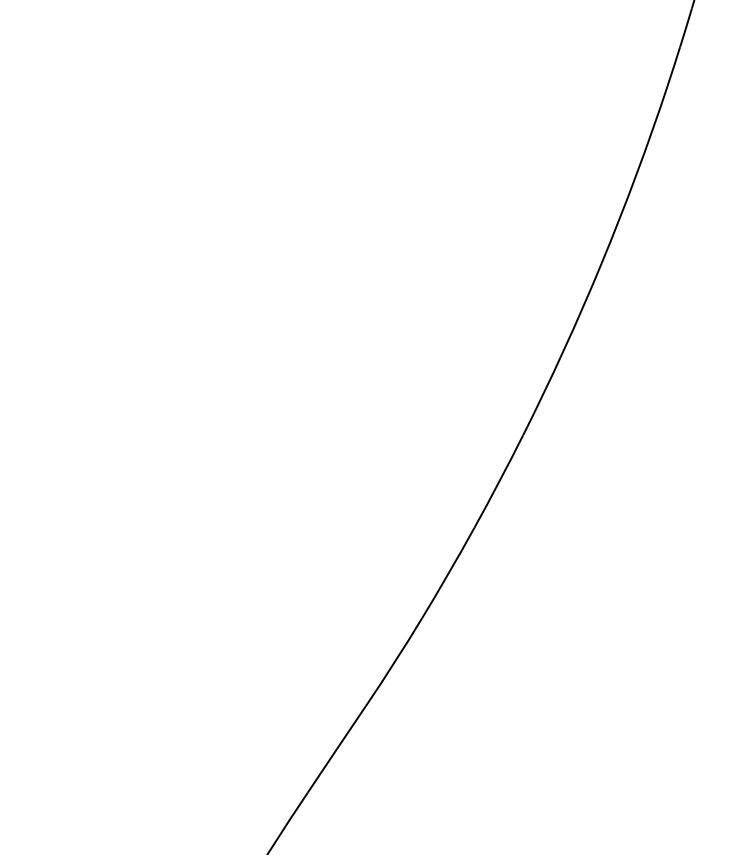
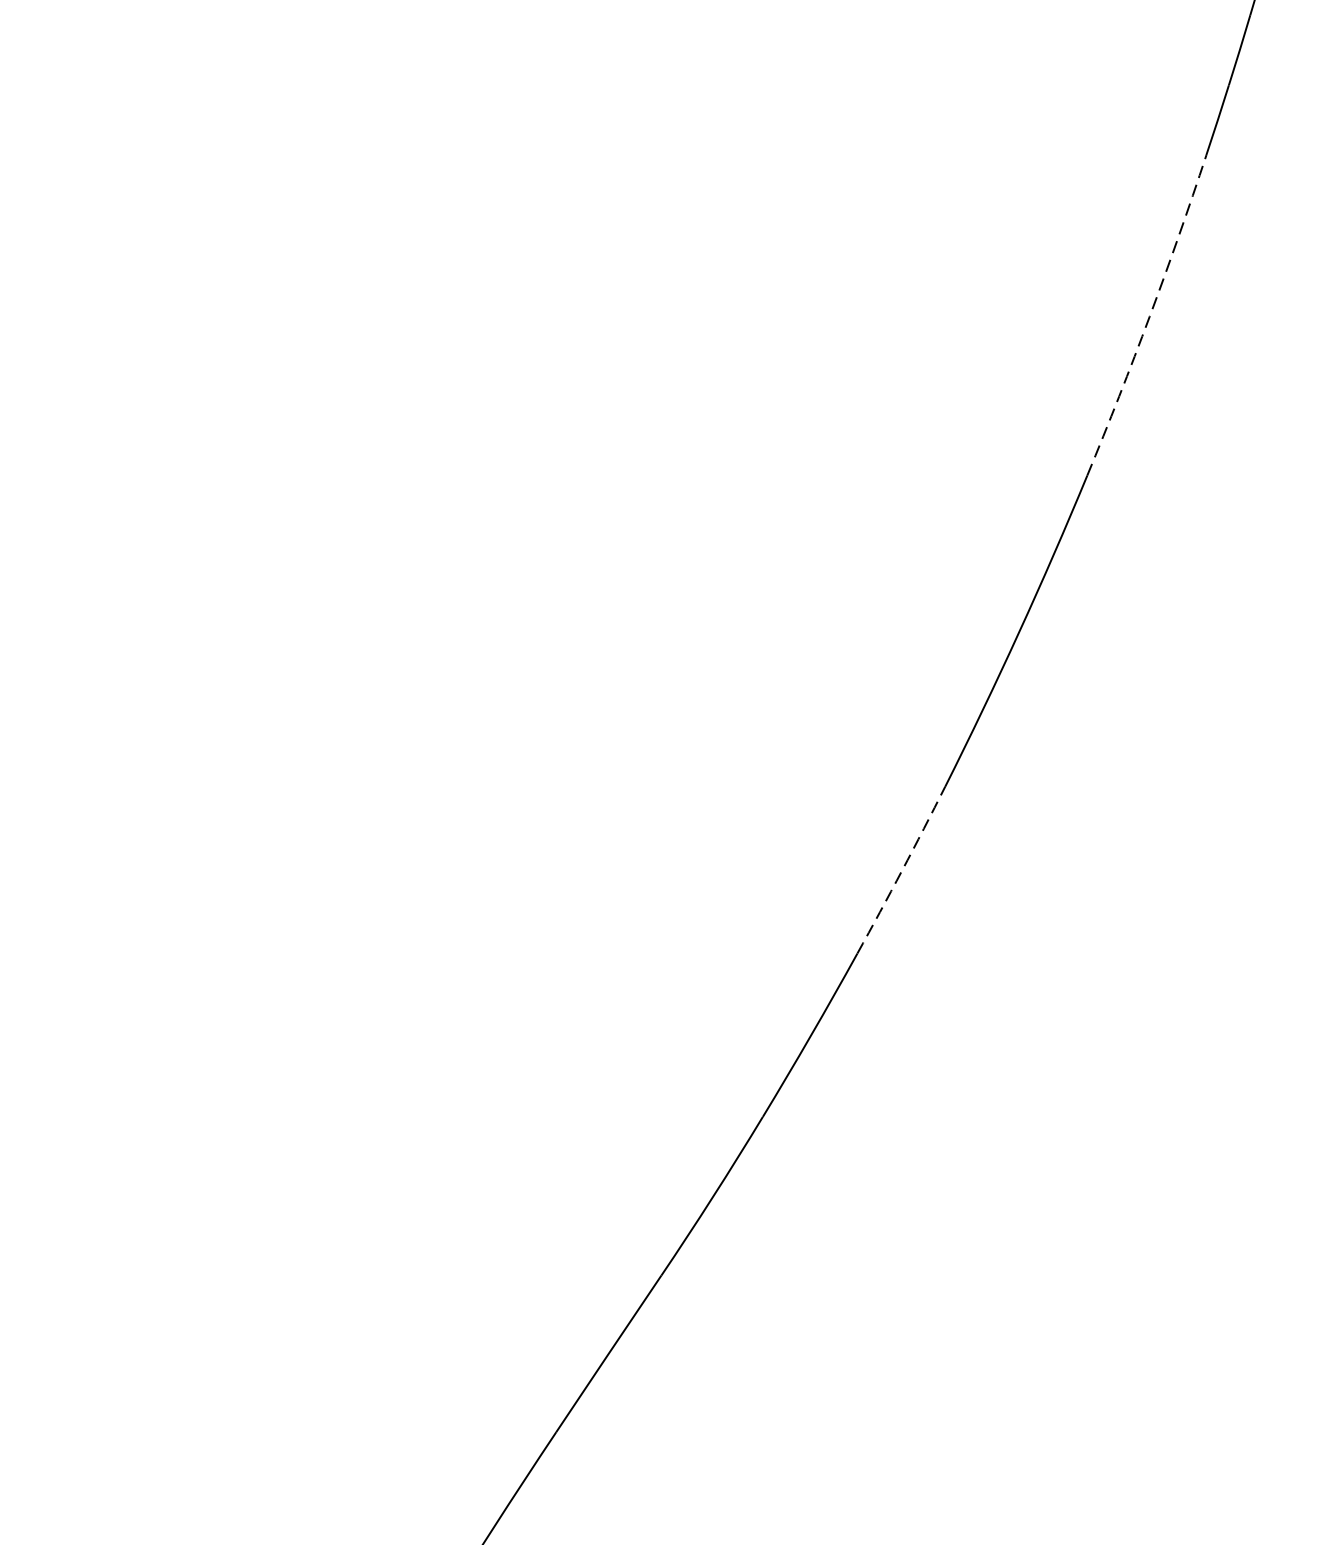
arc: (636, 175) -> (1150, 317), solid -> dashed
arc: (499, 481) -> (902, 870), solid -> dashed

